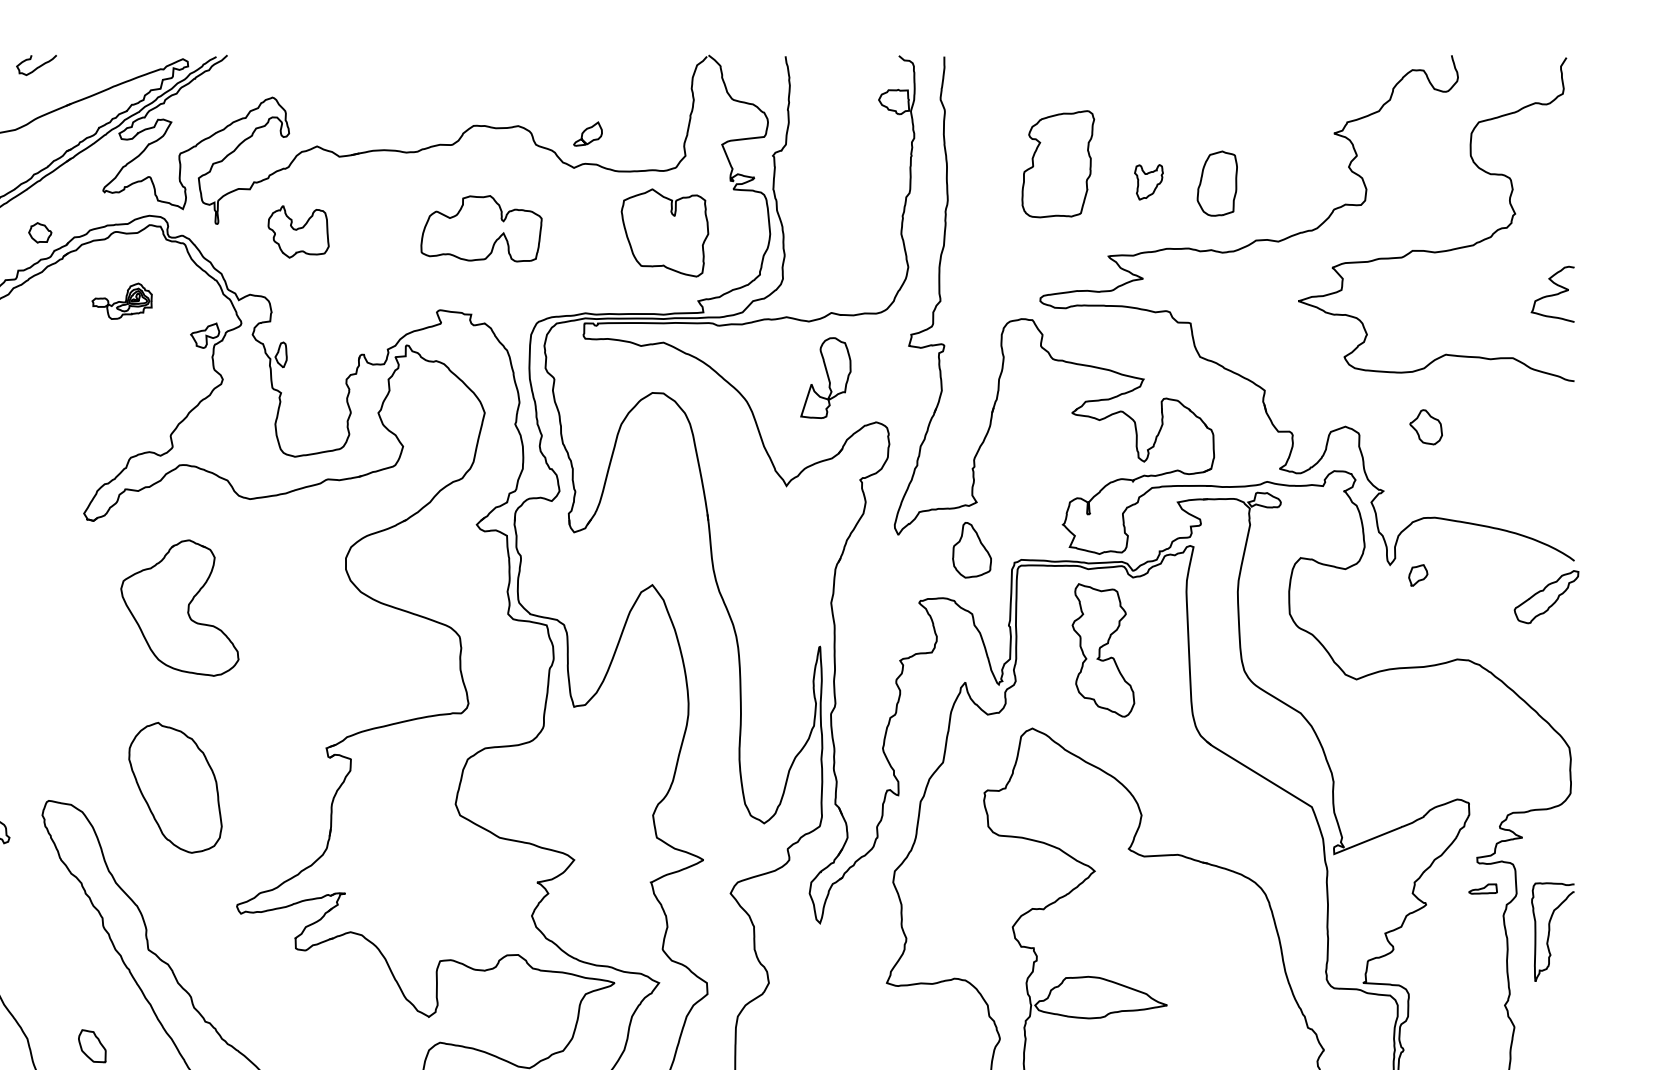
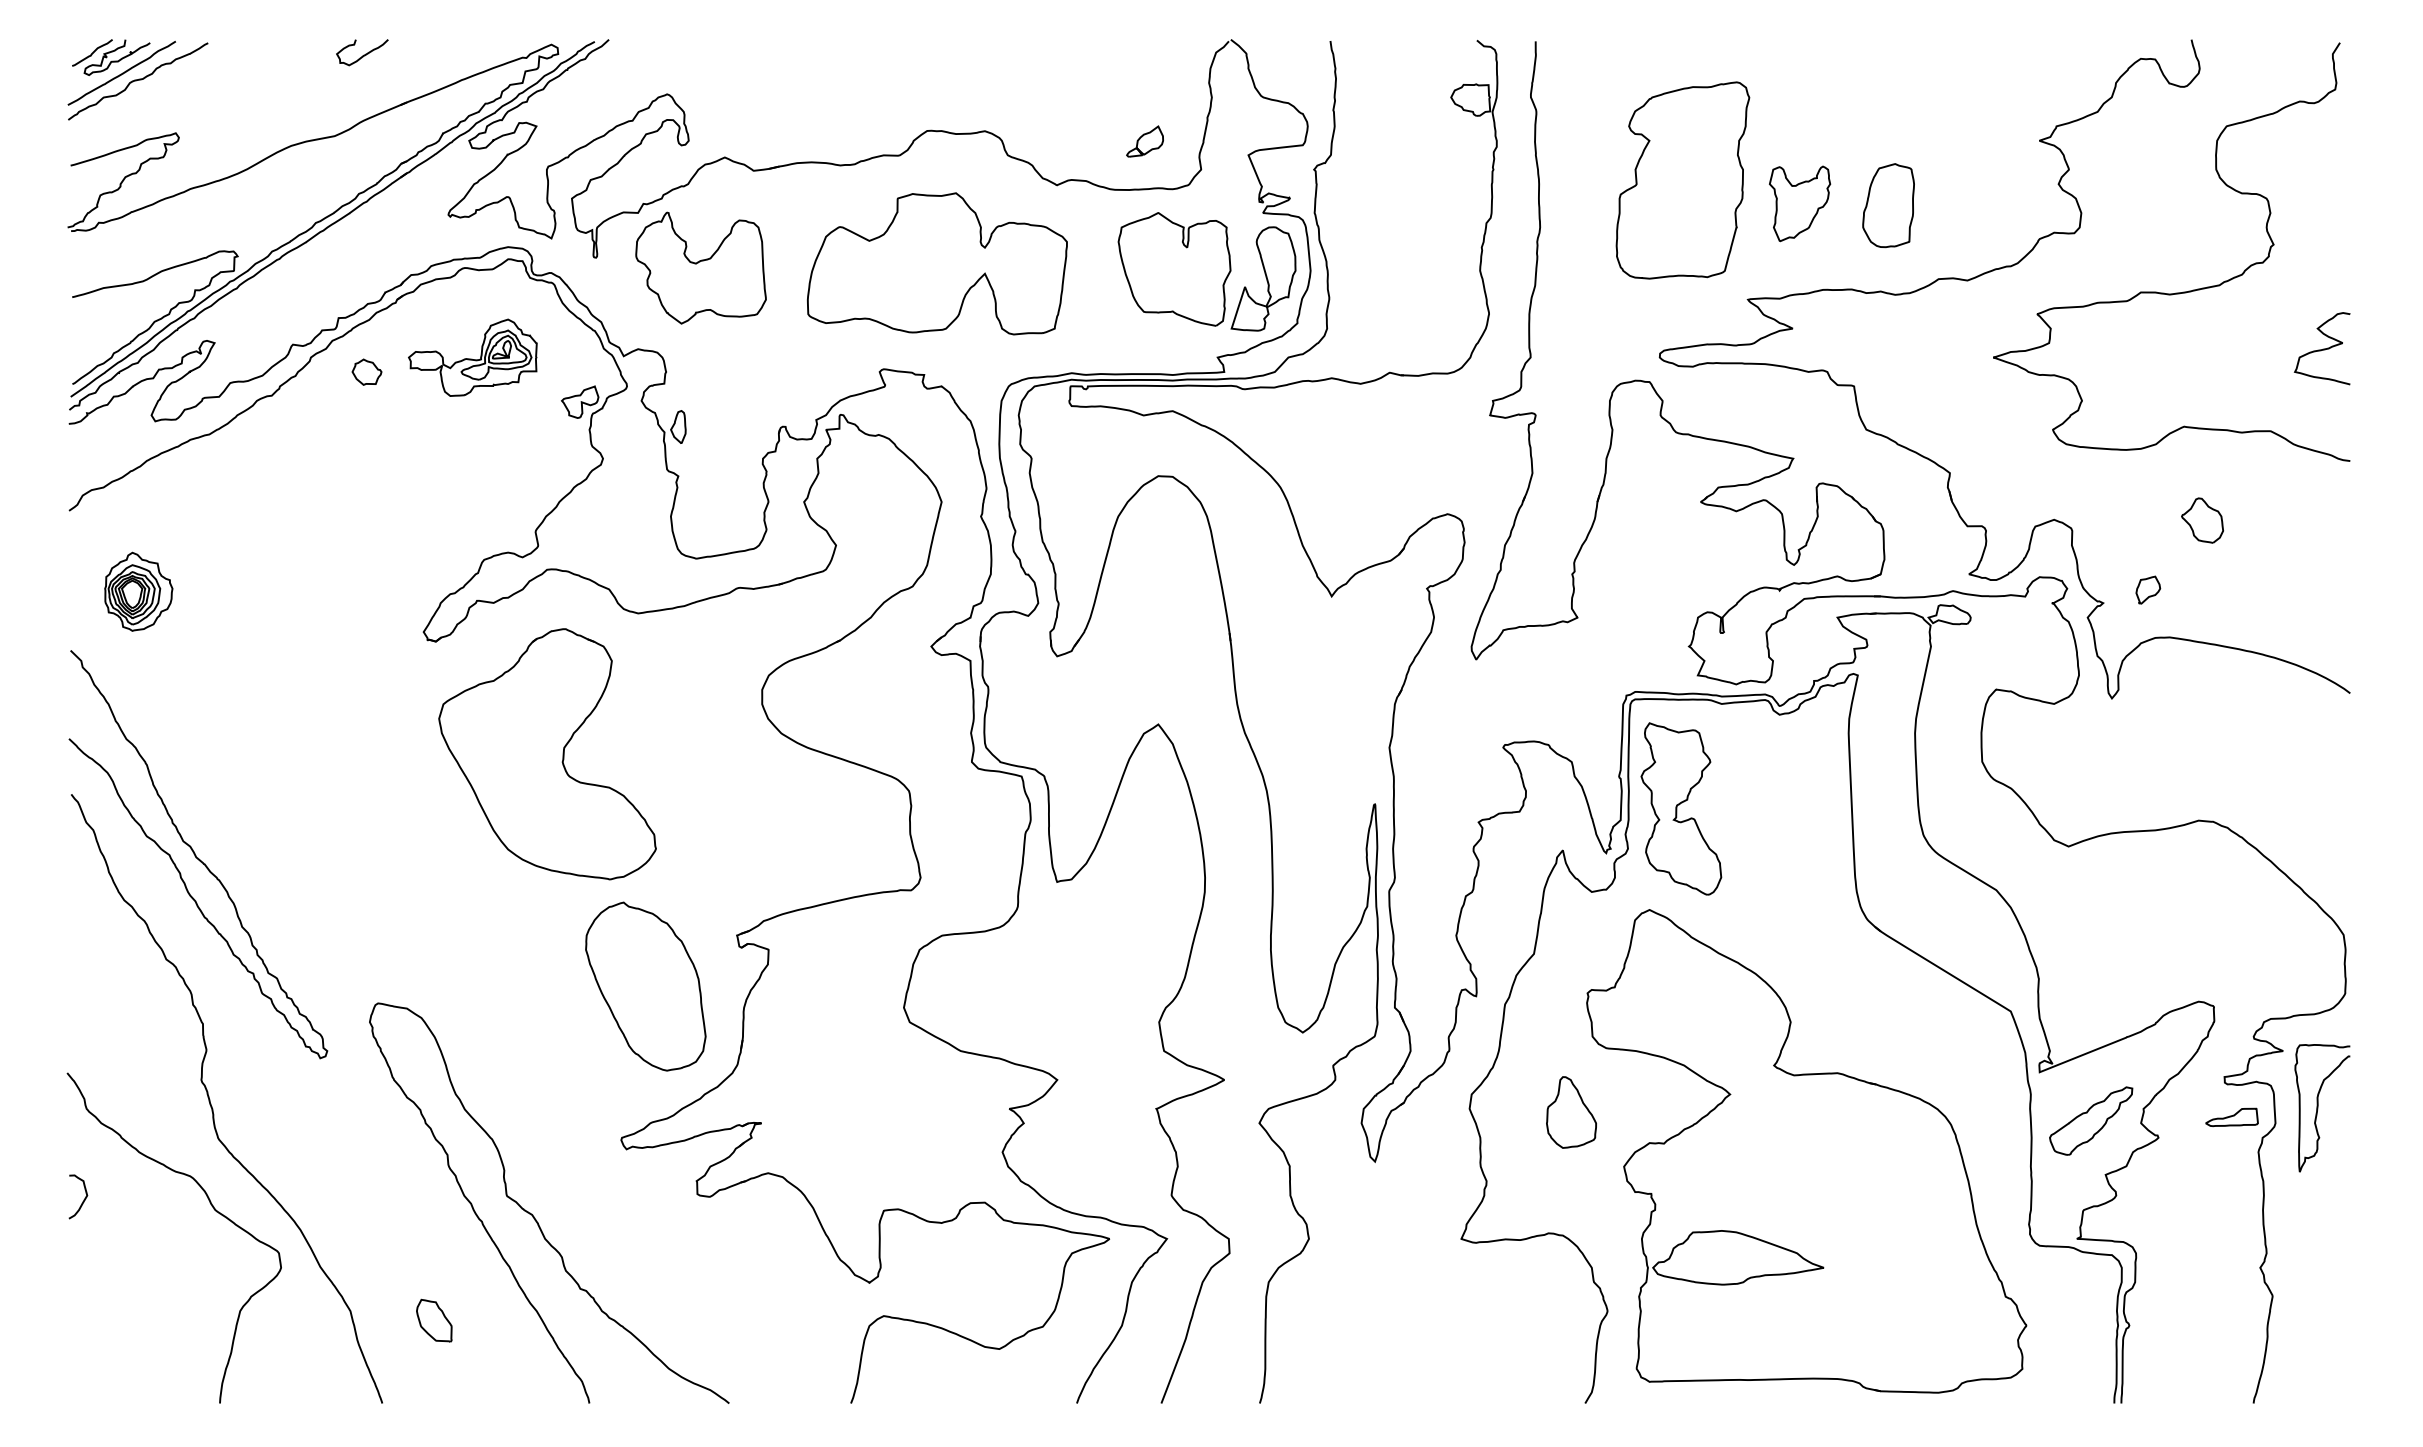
part: (587, 134) -> (1144, 141), moved
part: (1057, 164) -> (1682, 180), size x1.43
part: (1149, 182) -> (1800, 203), size x1.67
part: (481, 228) -> (937, 263), size x1.67
part: (298, 231) -> (700, 267), size x1.67
part: (39, 232) -> (366, 371), moved
part: (121, 301) -> (472, 357), size x1.67
part: (825, 377) -> (1263, 278), moved
part: (1426, 427) -> (2202, 520), moved
part: (972, 550) -> (1571, 1112), moved
part: (1418, 575) -> (2148, 589), moved
part: (1546, 596) -> (2091, 1120), moved
part: (179, 608) -> (547, 754), size x1.43
part: (1103, 650) -> (1681, 808), moved
part: (175, 787) -> (645, 986), moved
part: (1482, 889) -> (2231, 1117), size x1.43
curve: (1549, 932) -> (2318, 1108), moved

